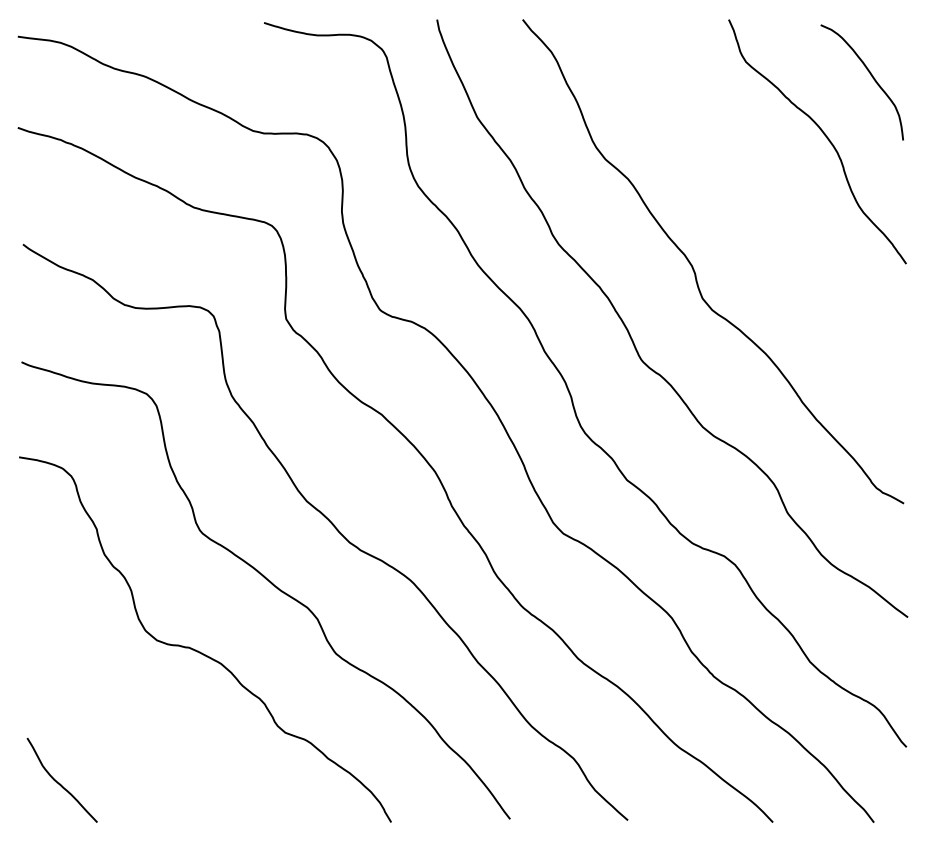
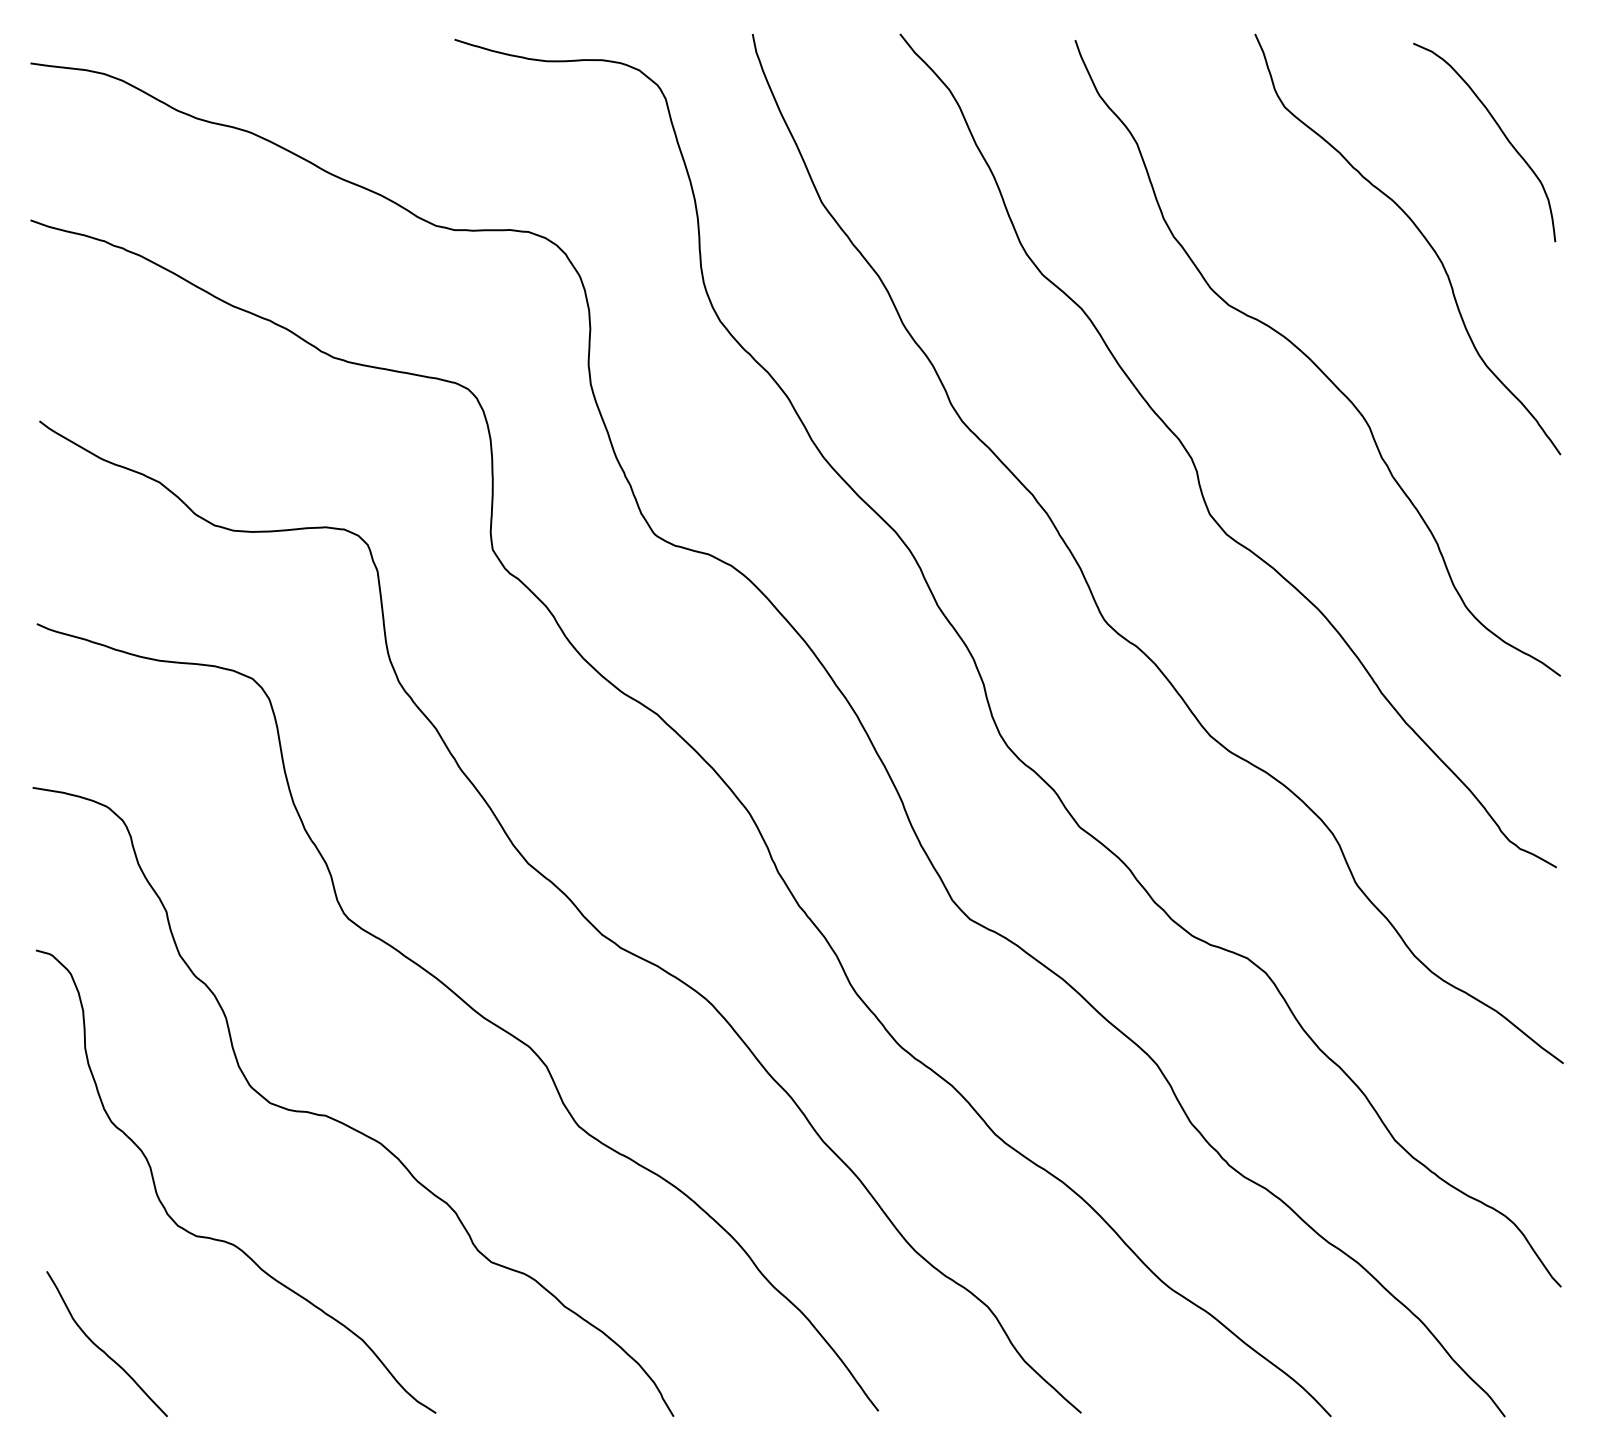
curve: (762, 208) -> (1312, 359), added
curve: (130, 719) -> (224, 1239), added

